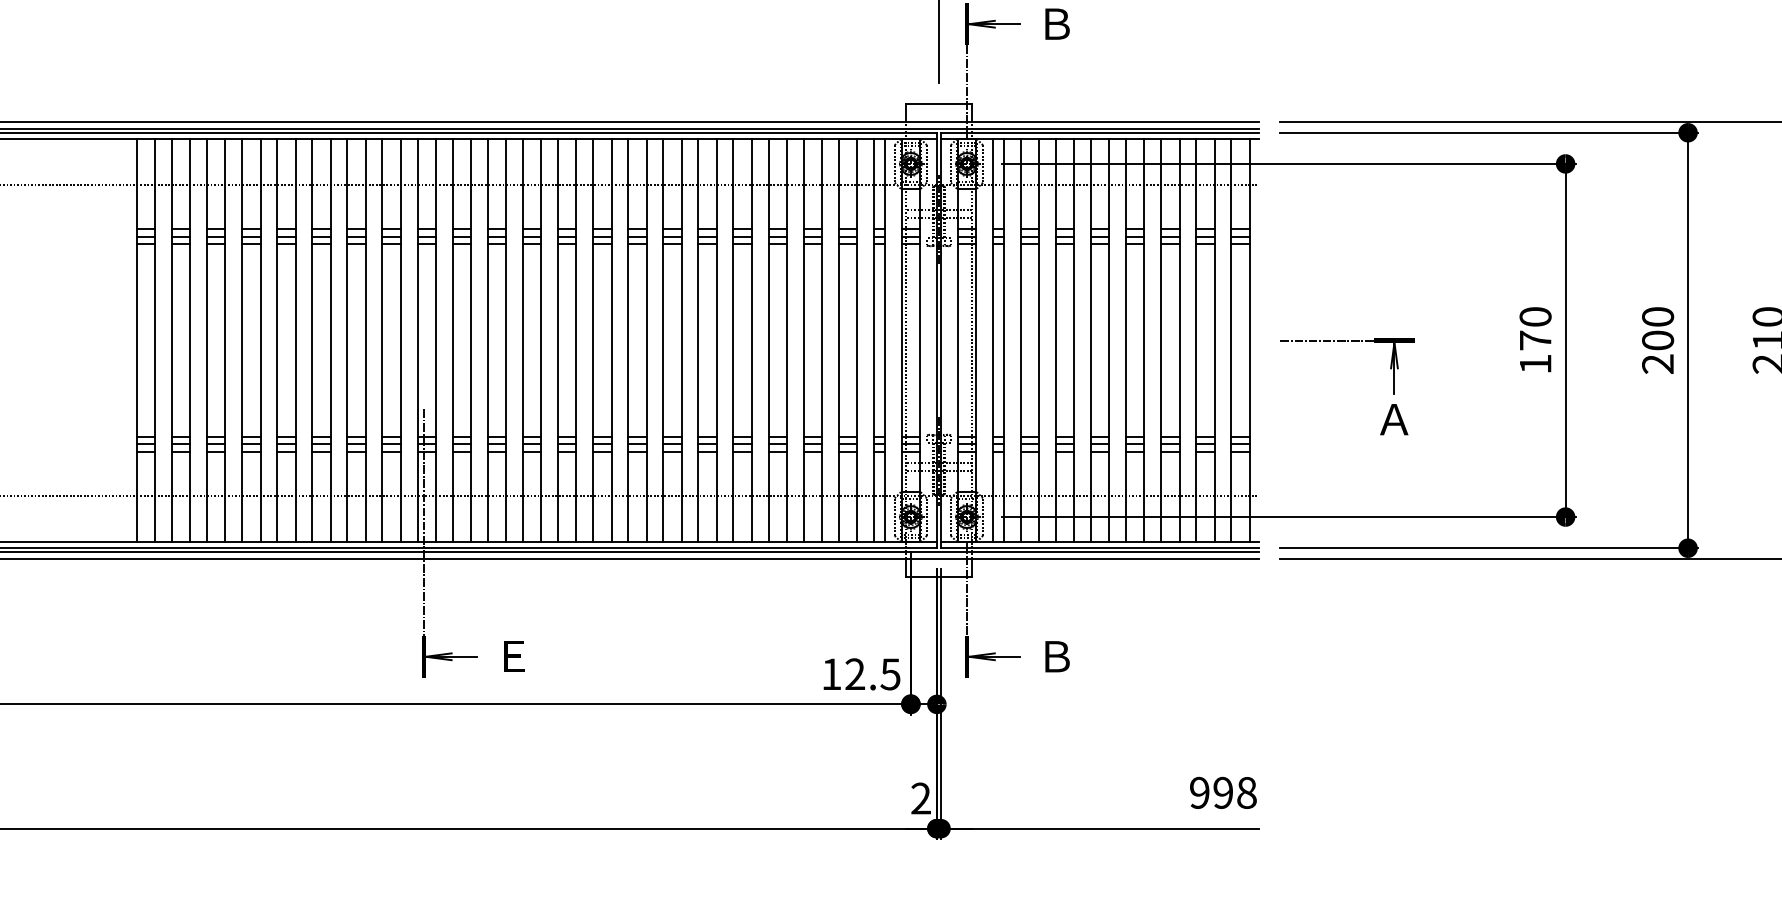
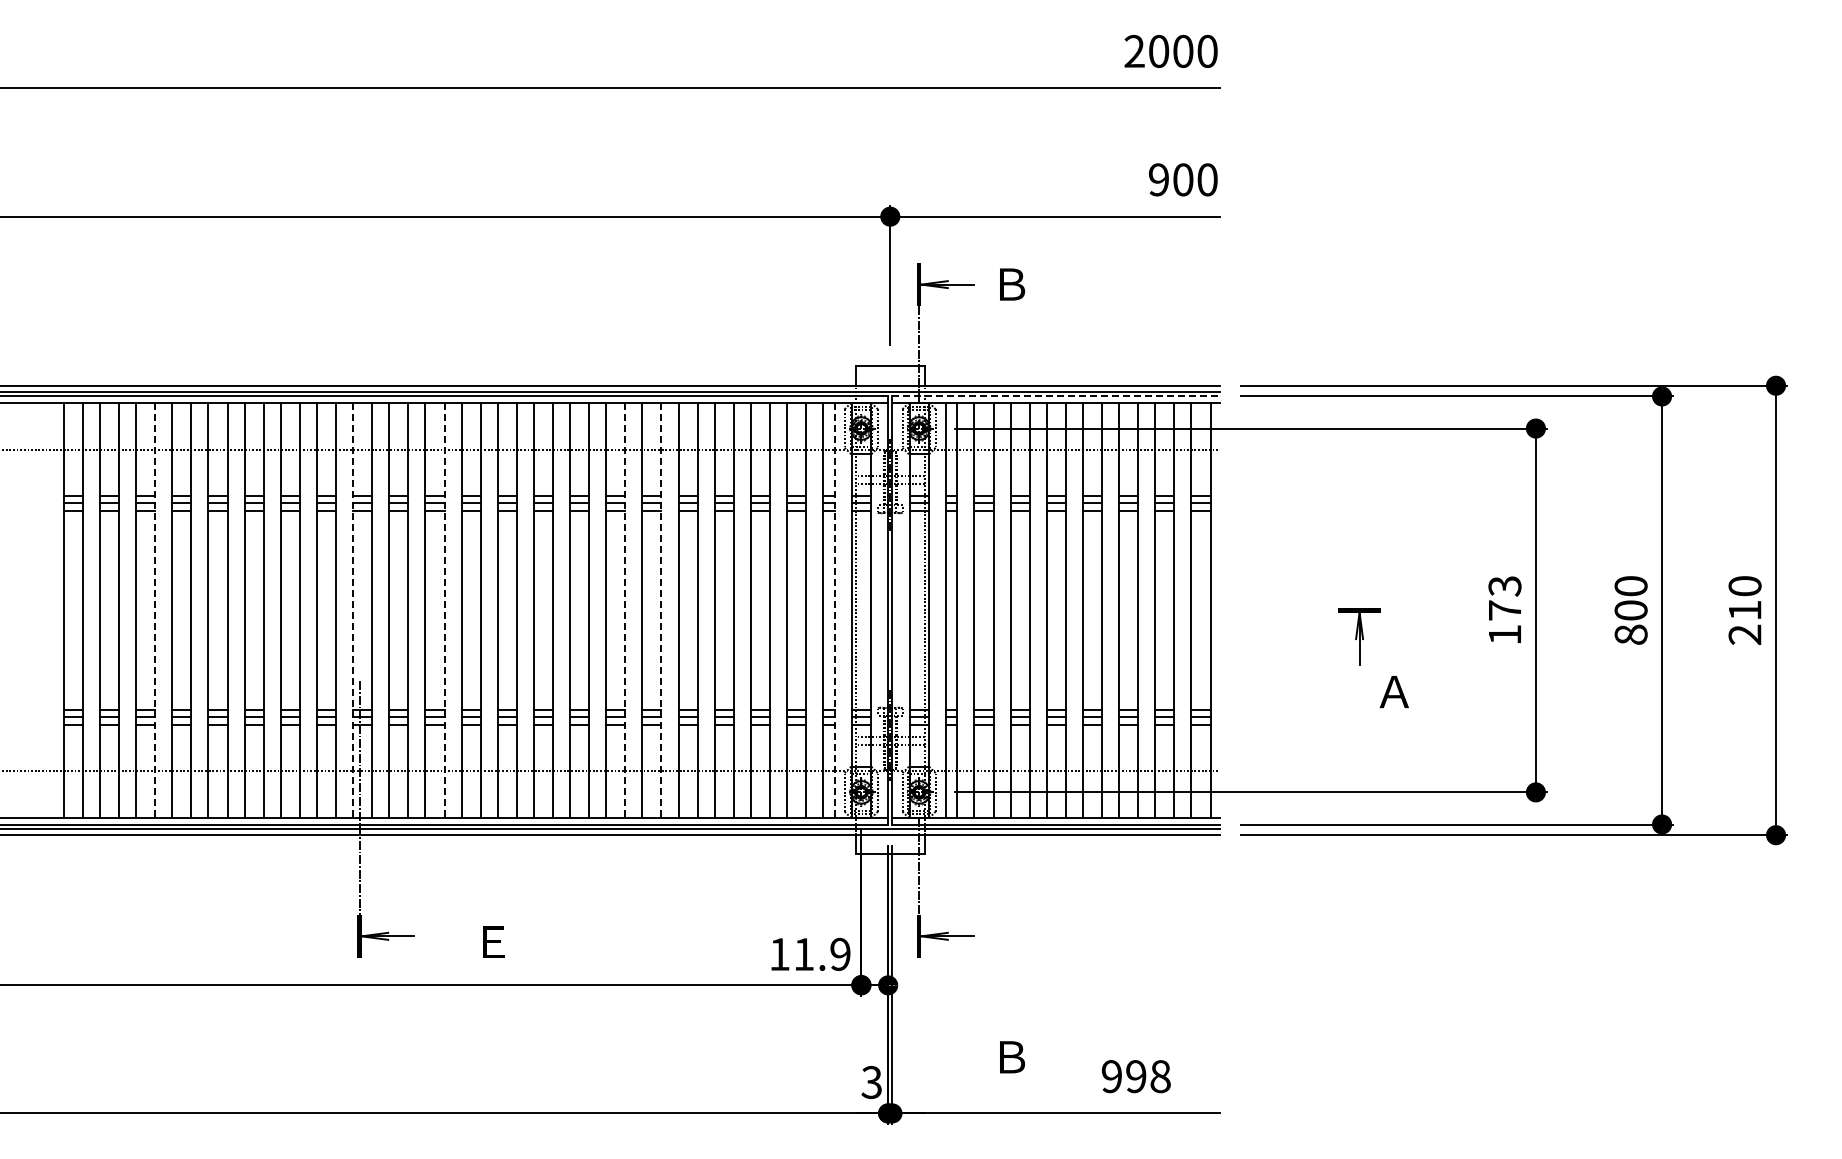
line: (1100, 132) -> (1056, 396), solid -> dashed
text: (1535, 317) -> (1504, 586), 170 -> 173
line: (225, 340) -> (155, 610), solid -> dashed
line: (417, 340) -> (353, 610), solid -> dashed
line: (506, 340) -> (444, 610), solid -> dashed
line: (681, 340) -> (625, 610), solid -> dashed
line: (716, 340) -> (661, 610), solid -> dashed
line: (884, 340) -> (834, 610), solid -> dashed
line: (1326, 340) -> (1289, 610), removed
text: (1657, 363) -> (1630, 634), 200 -> 800
text: (1393, 419) -> (1393, 691), moved
text: (514, 655) -> (493, 941), moved
text: (1057, 656) -> (1012, 1057), moved
text: (873, 673) -> (822, 953), 12.5 -> 11.9
text: (1223, 792) -> (1136, 1076), moved
text: (920, 798) -> (871, 1082), 2 -> 3

